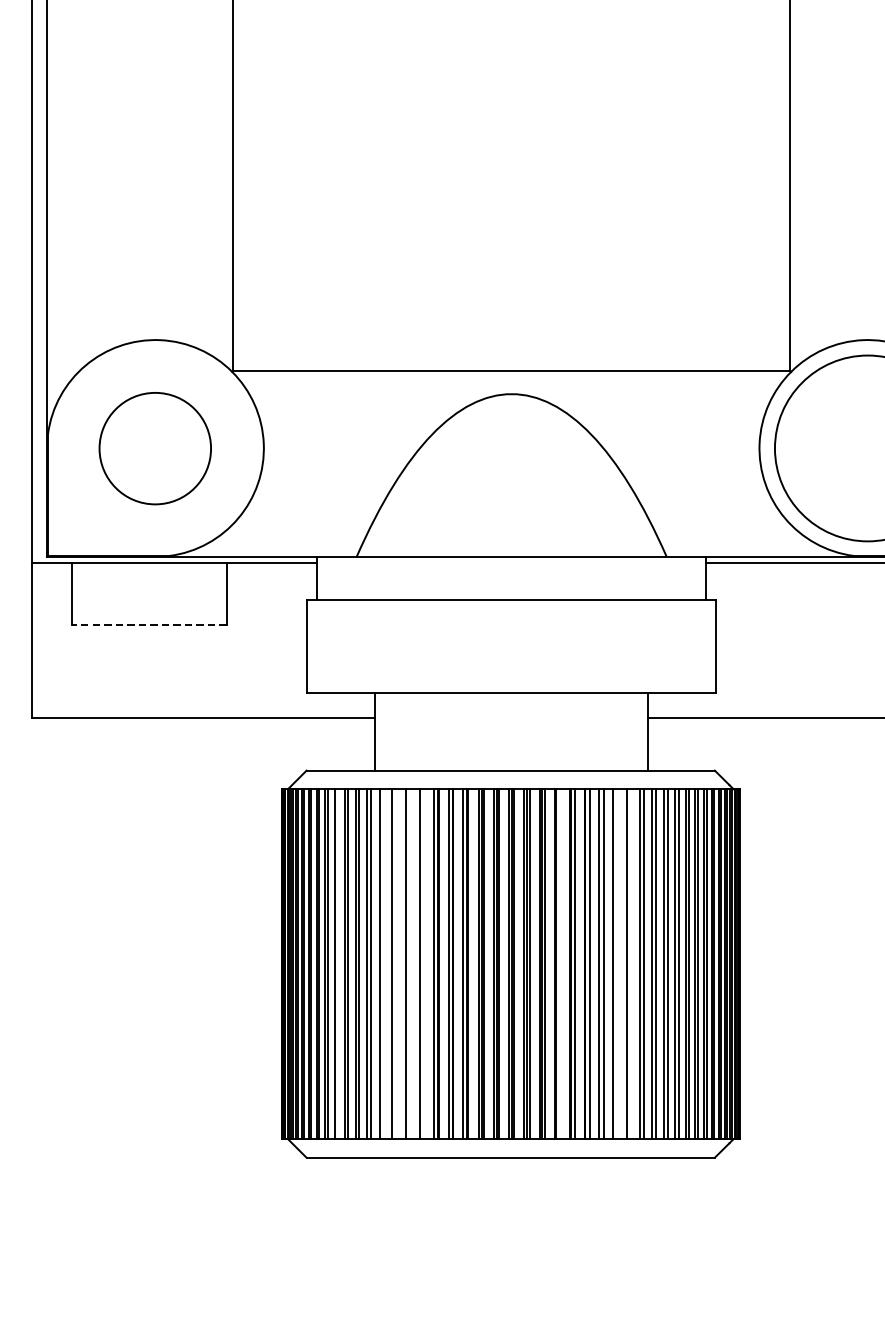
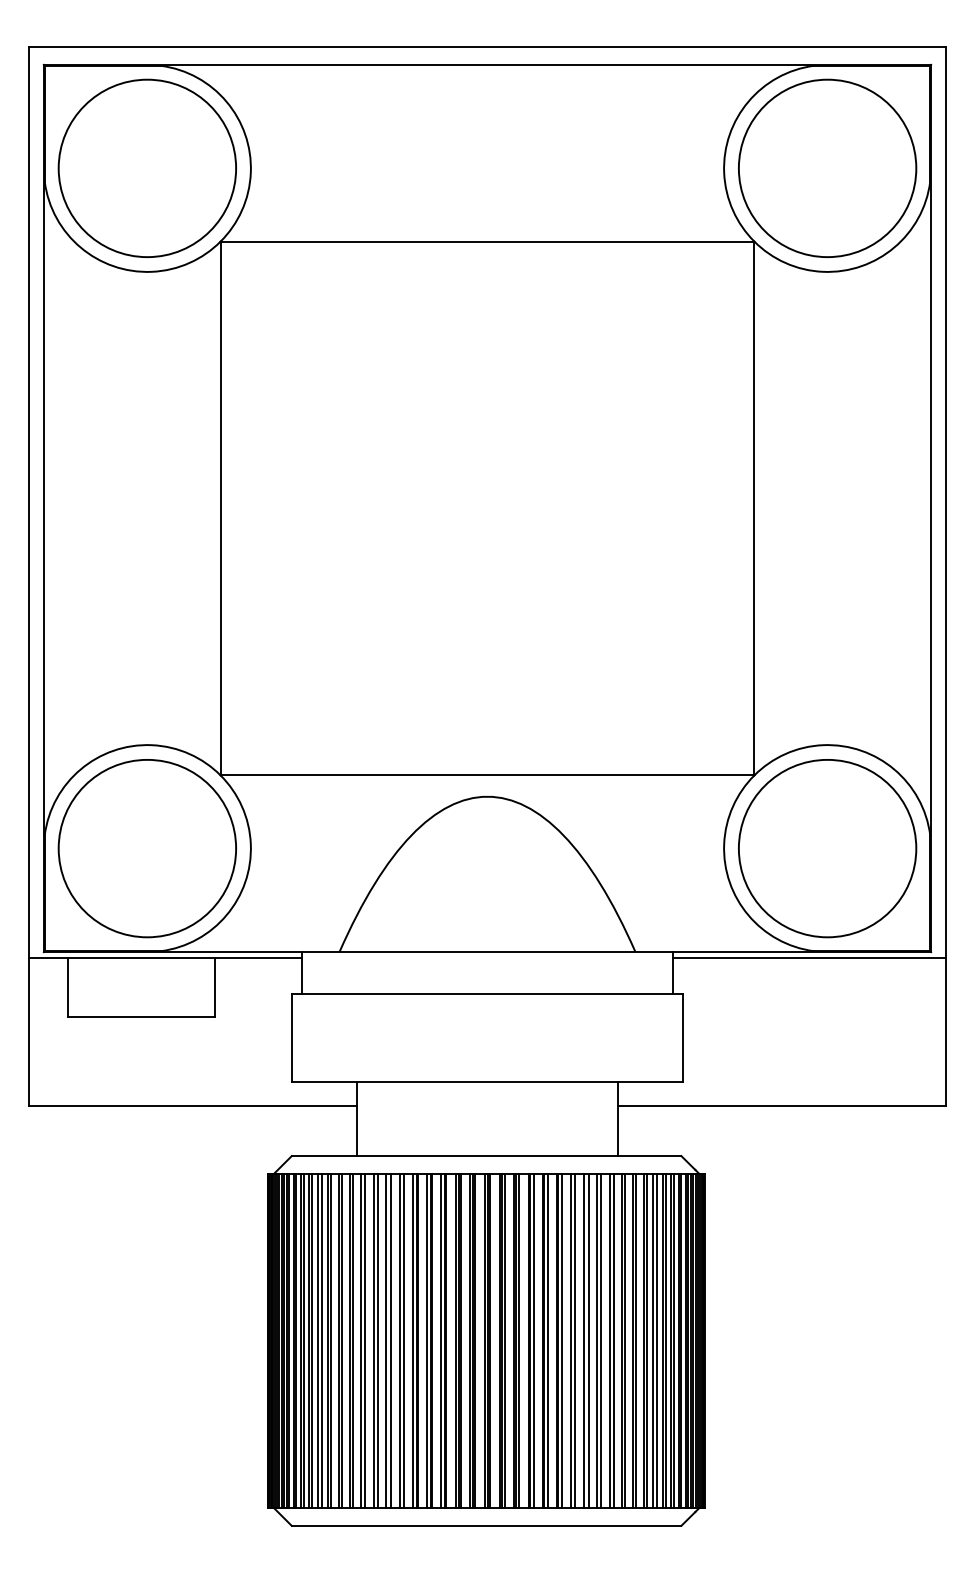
circle: (154, 448) -> (146, 848), size x1.67
line: (149, 625) -> (141, 1017), dashed -> solid
line: (337, 963) -> (321, 1340), added
line: (383, 963) -> (365, 1340), added
line: (396, 963) -> (377, 1340), added
line: (410, 963) -> (390, 1340), added
line: (424, 963) -> (404, 1340), added
line: (559, 963) -> (533, 1340), added
line: (617, 963) -> (588, 1340), added
line: (631, 963) -> (601, 1340), added

